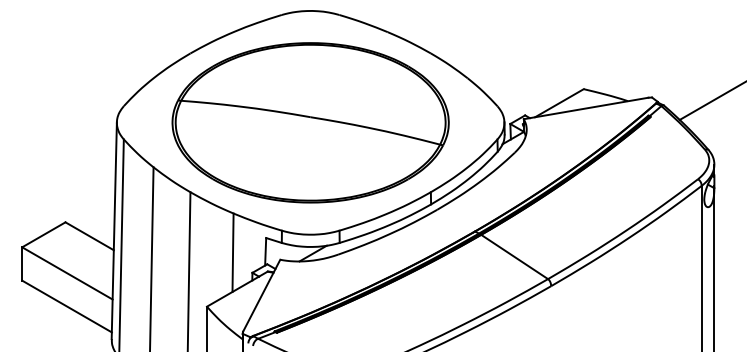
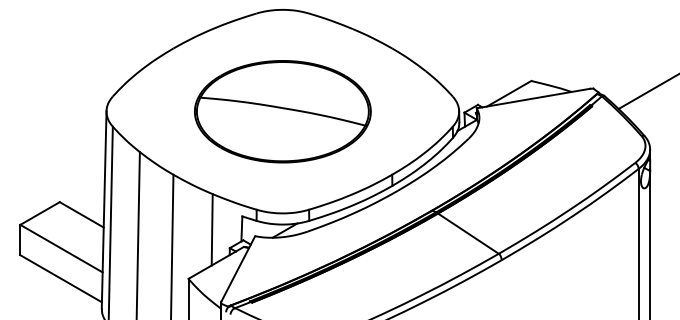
part: (310, 122) -> (282, 111), size x0.7

